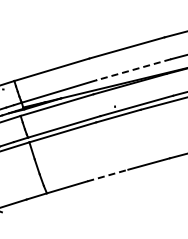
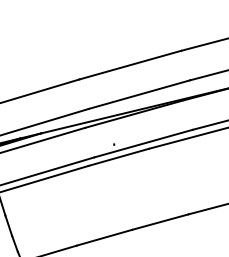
line: (133, 69) -> (139, 94), dashed -> solid
line: (108, 175) -> (105, 237), dashed -> solid

